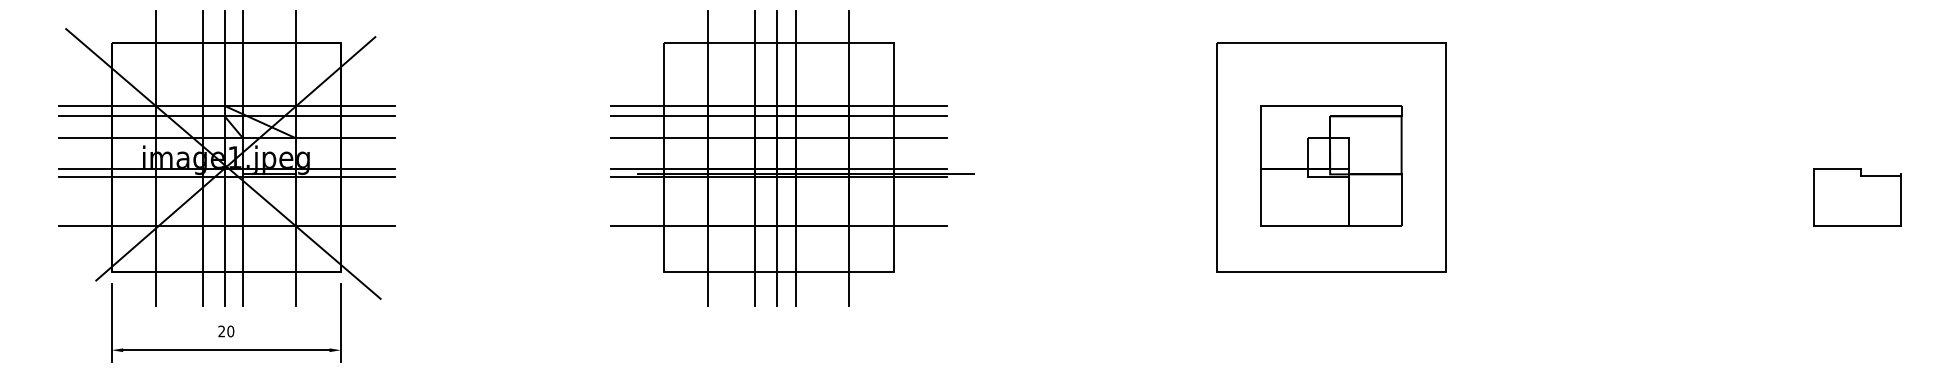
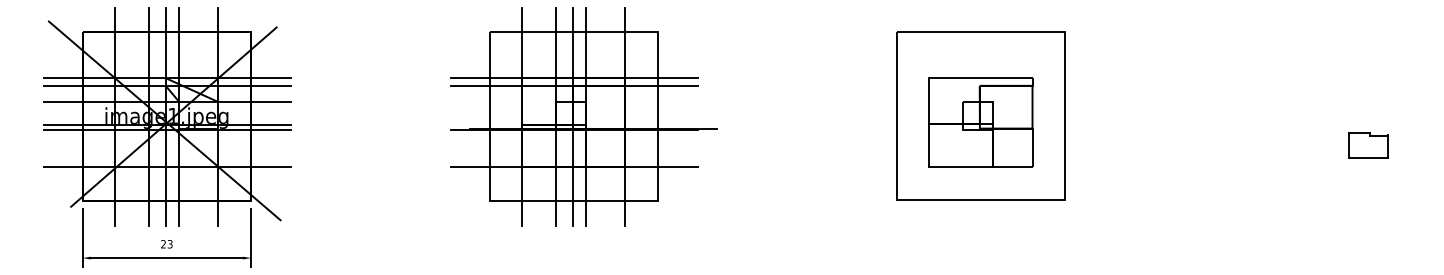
line: (779, 138) -> (574, 102), removed
line: (779, 168) -> (574, 124), removed
part: (1857, 197) -> (1368, 145), size x0.6
text: (230, 331) -> (169, 244), 20 -> 23

